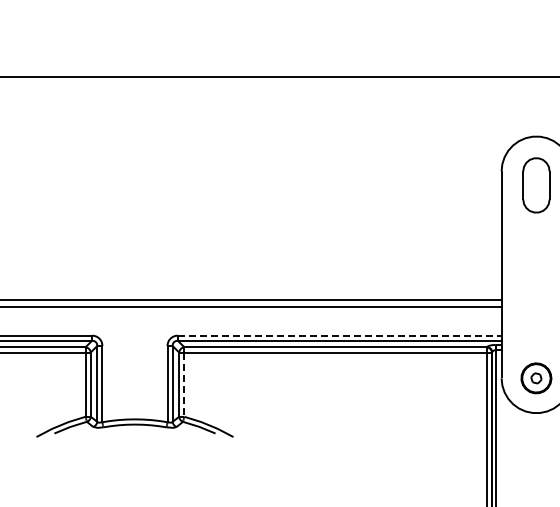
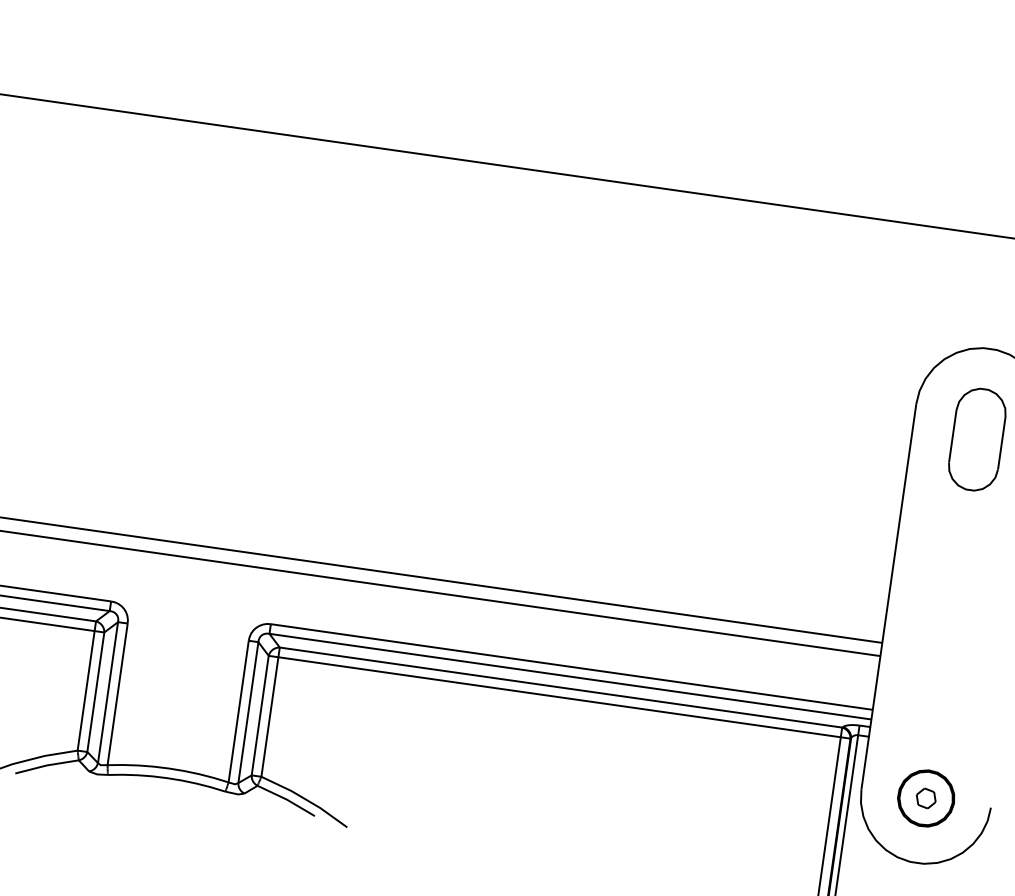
line: (339, 335) -> (571, 666), dashed -> solid
line: (184, 385) -> (269, 718), dashed -> solid

